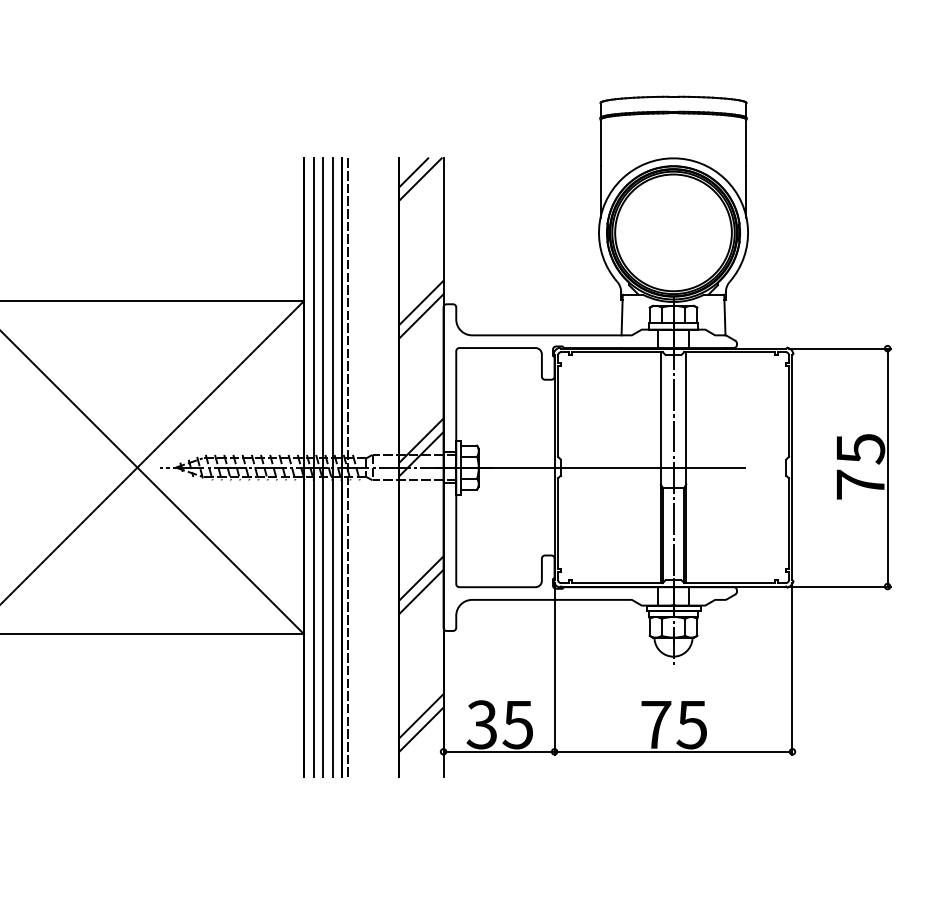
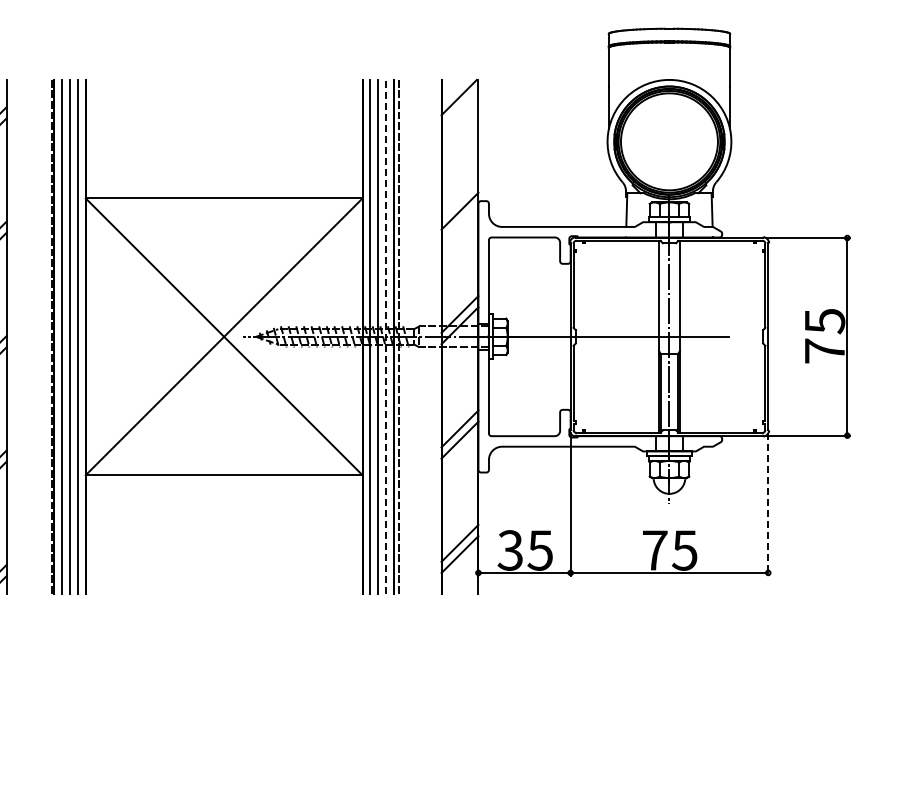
line: (413, 172) -> (453, 91), removed
line: (420, 302) -> (459, 199), removed
line: (332, 467) -> (386, 336), solid -> dashed
line: (792, 669) -> (768, 504), solid -> dashed

